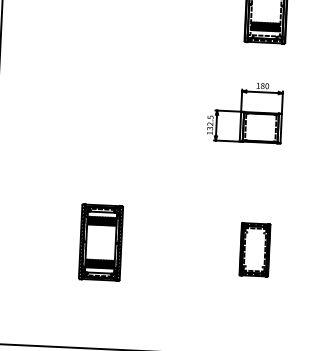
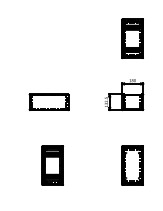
part: (98, 120) -> (48, 102), added
part: (254, 249) -> (132, 165), size x1.43

